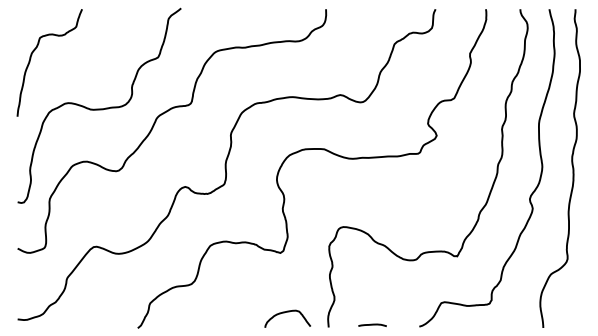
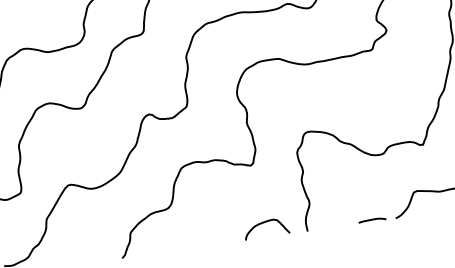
line: (372, 324) -> (372, 219), moved

